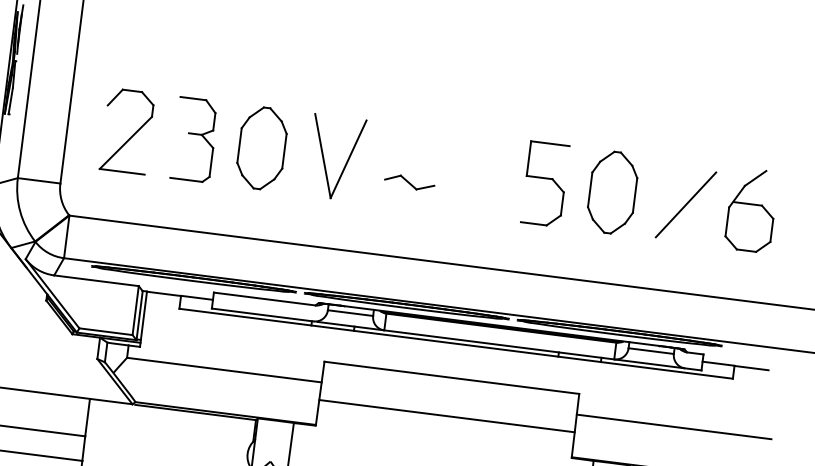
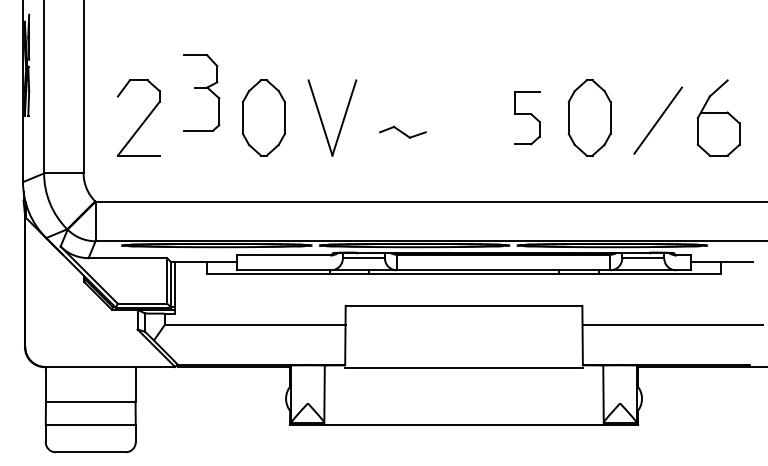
part: (194, 139) -> (201, 92), moved
part: (544, 183) -> (526, 117), size x0.7
line: (446, 416) -> (463, 368), moved

